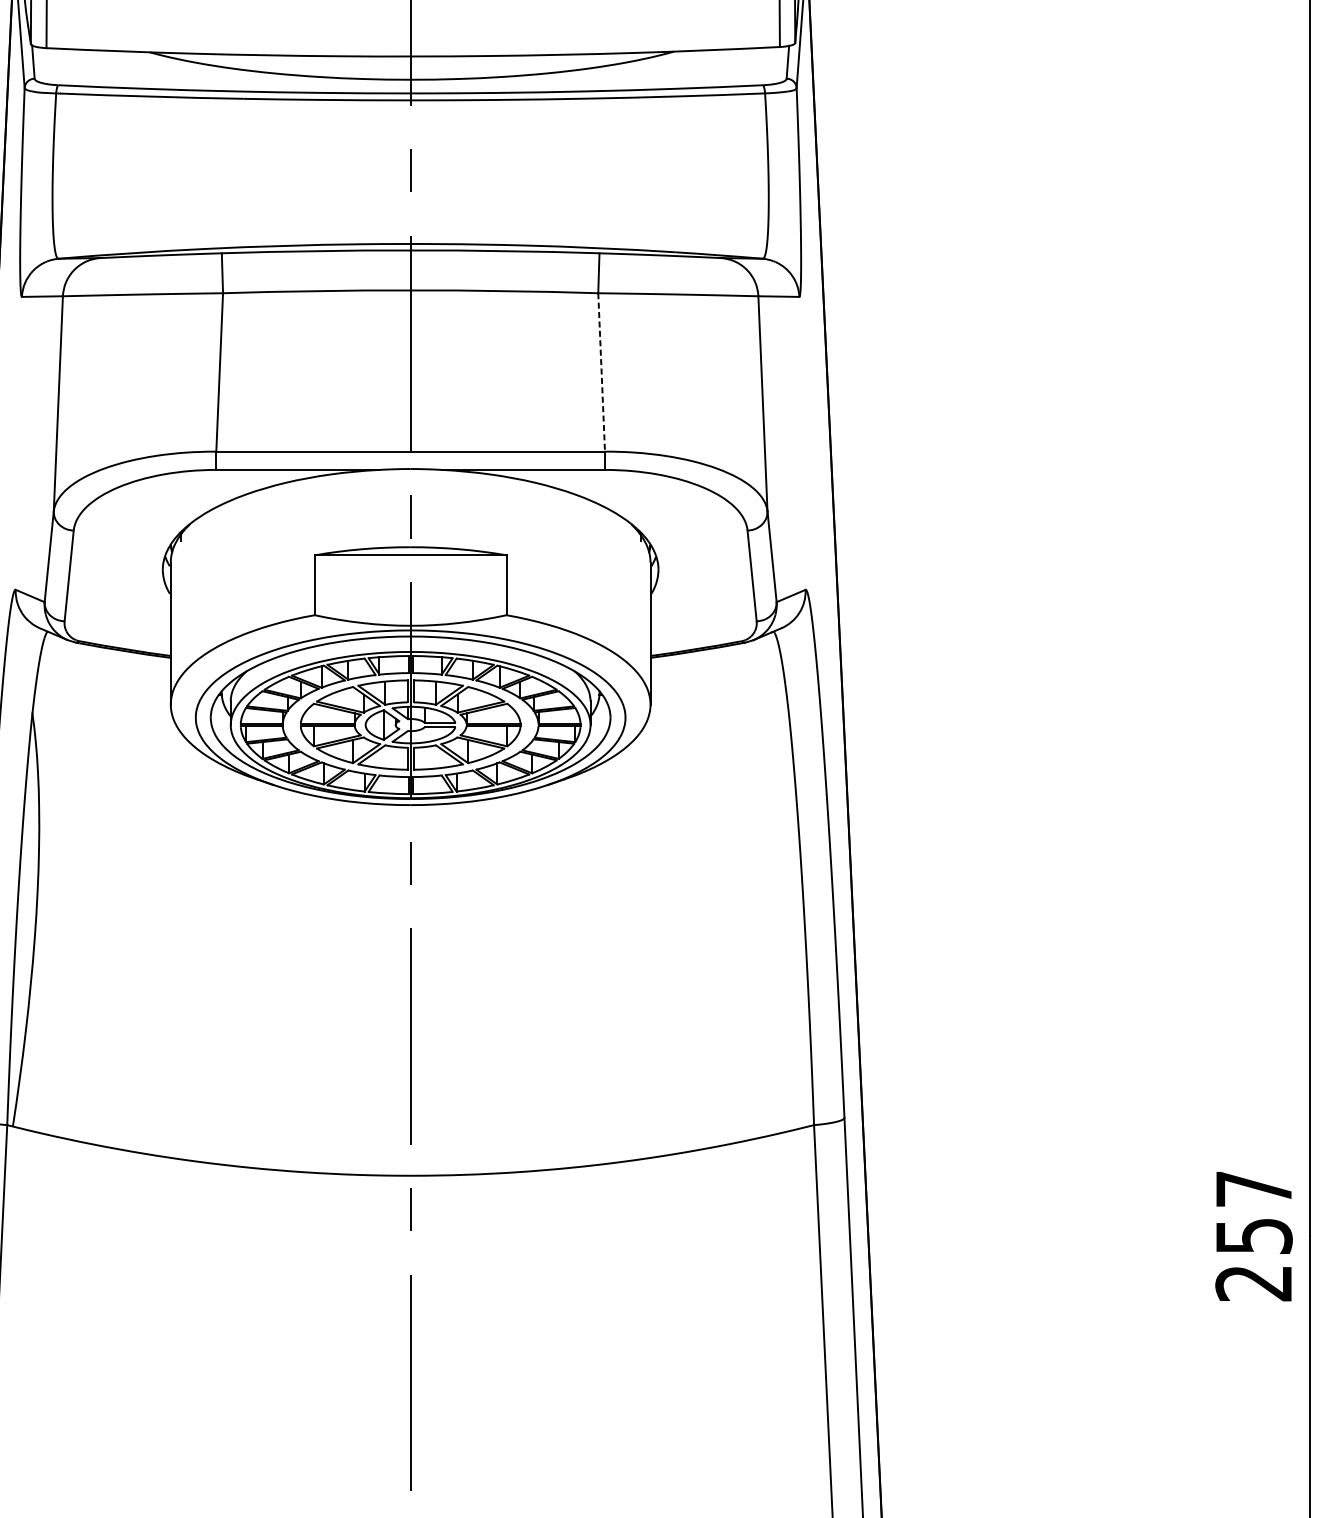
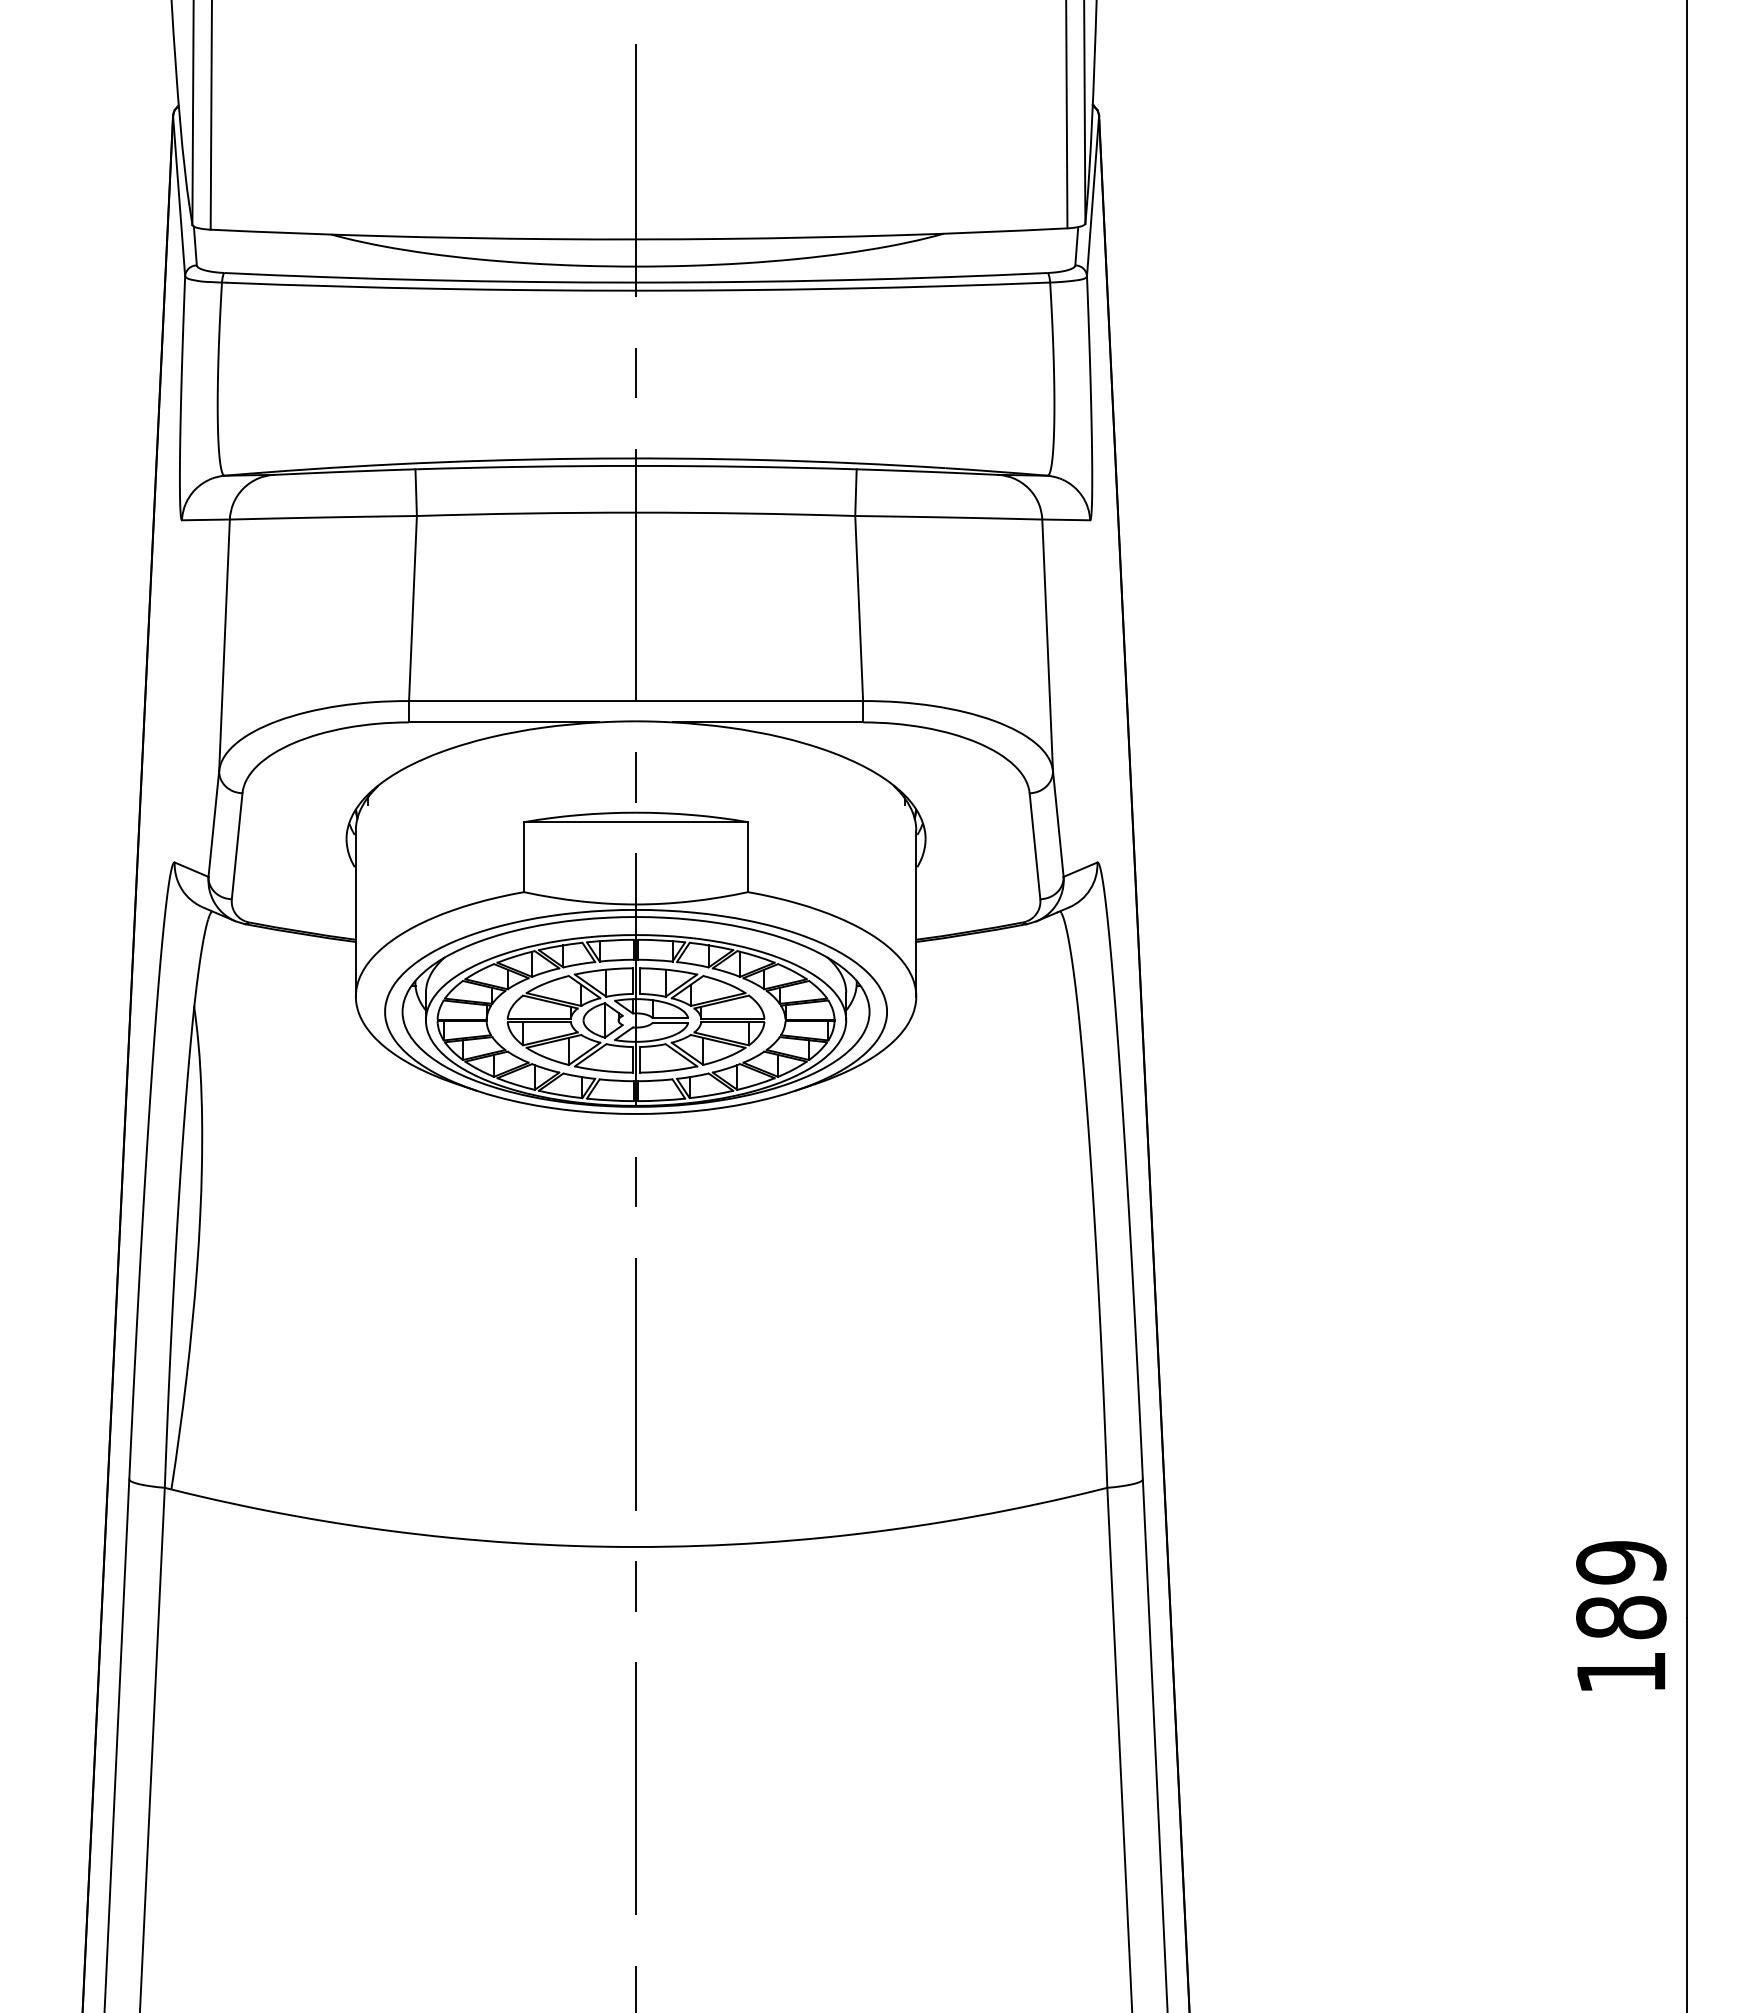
line: (601, 372) -> (859, 608), dashed -> solid
text: (1254, 1236) -> (1621, 1617), 257 -> 189

